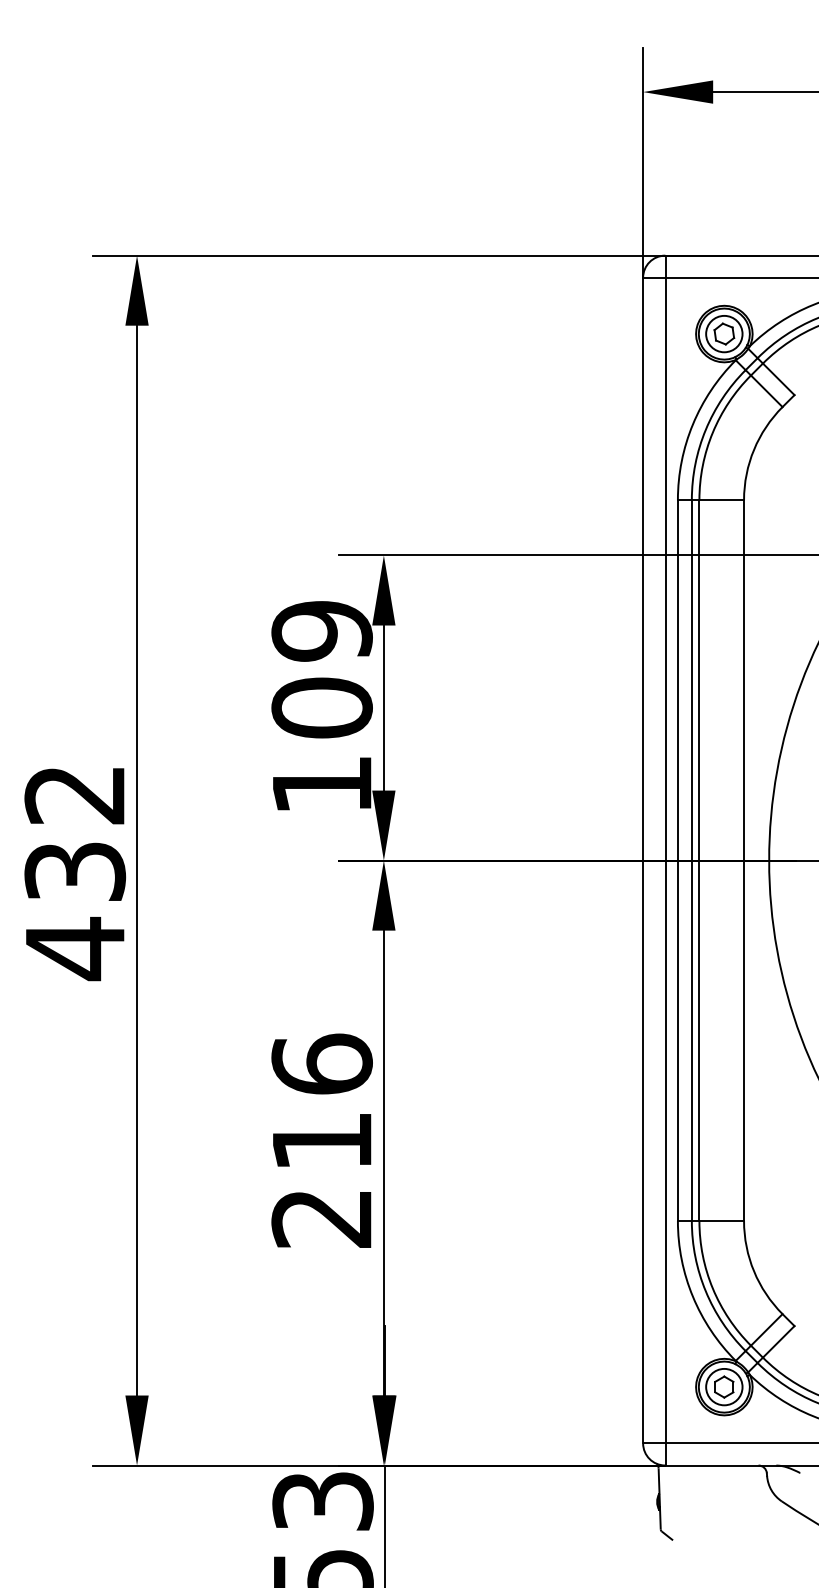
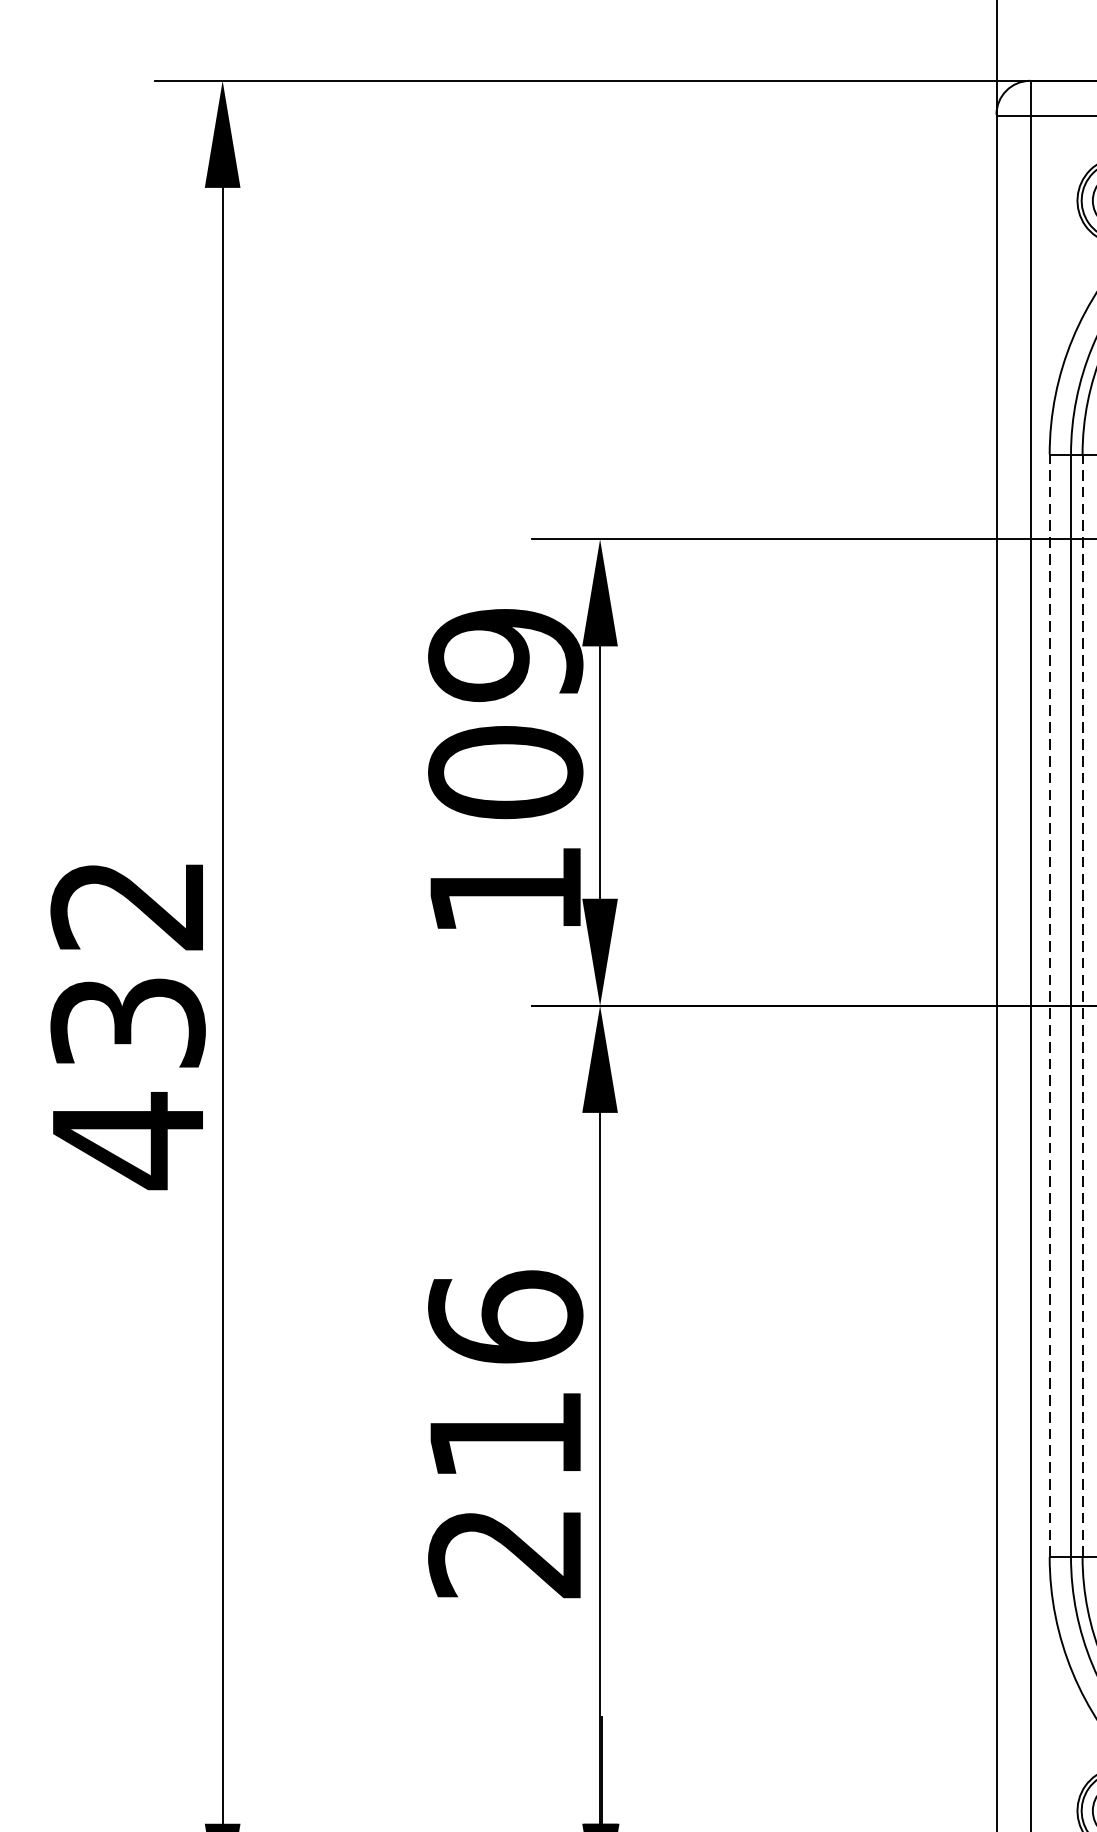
line: (677, 860) -> (1049, 1005), solid -> dashed
line: (699, 860) -> (1082, 1005), solid -> dashed

